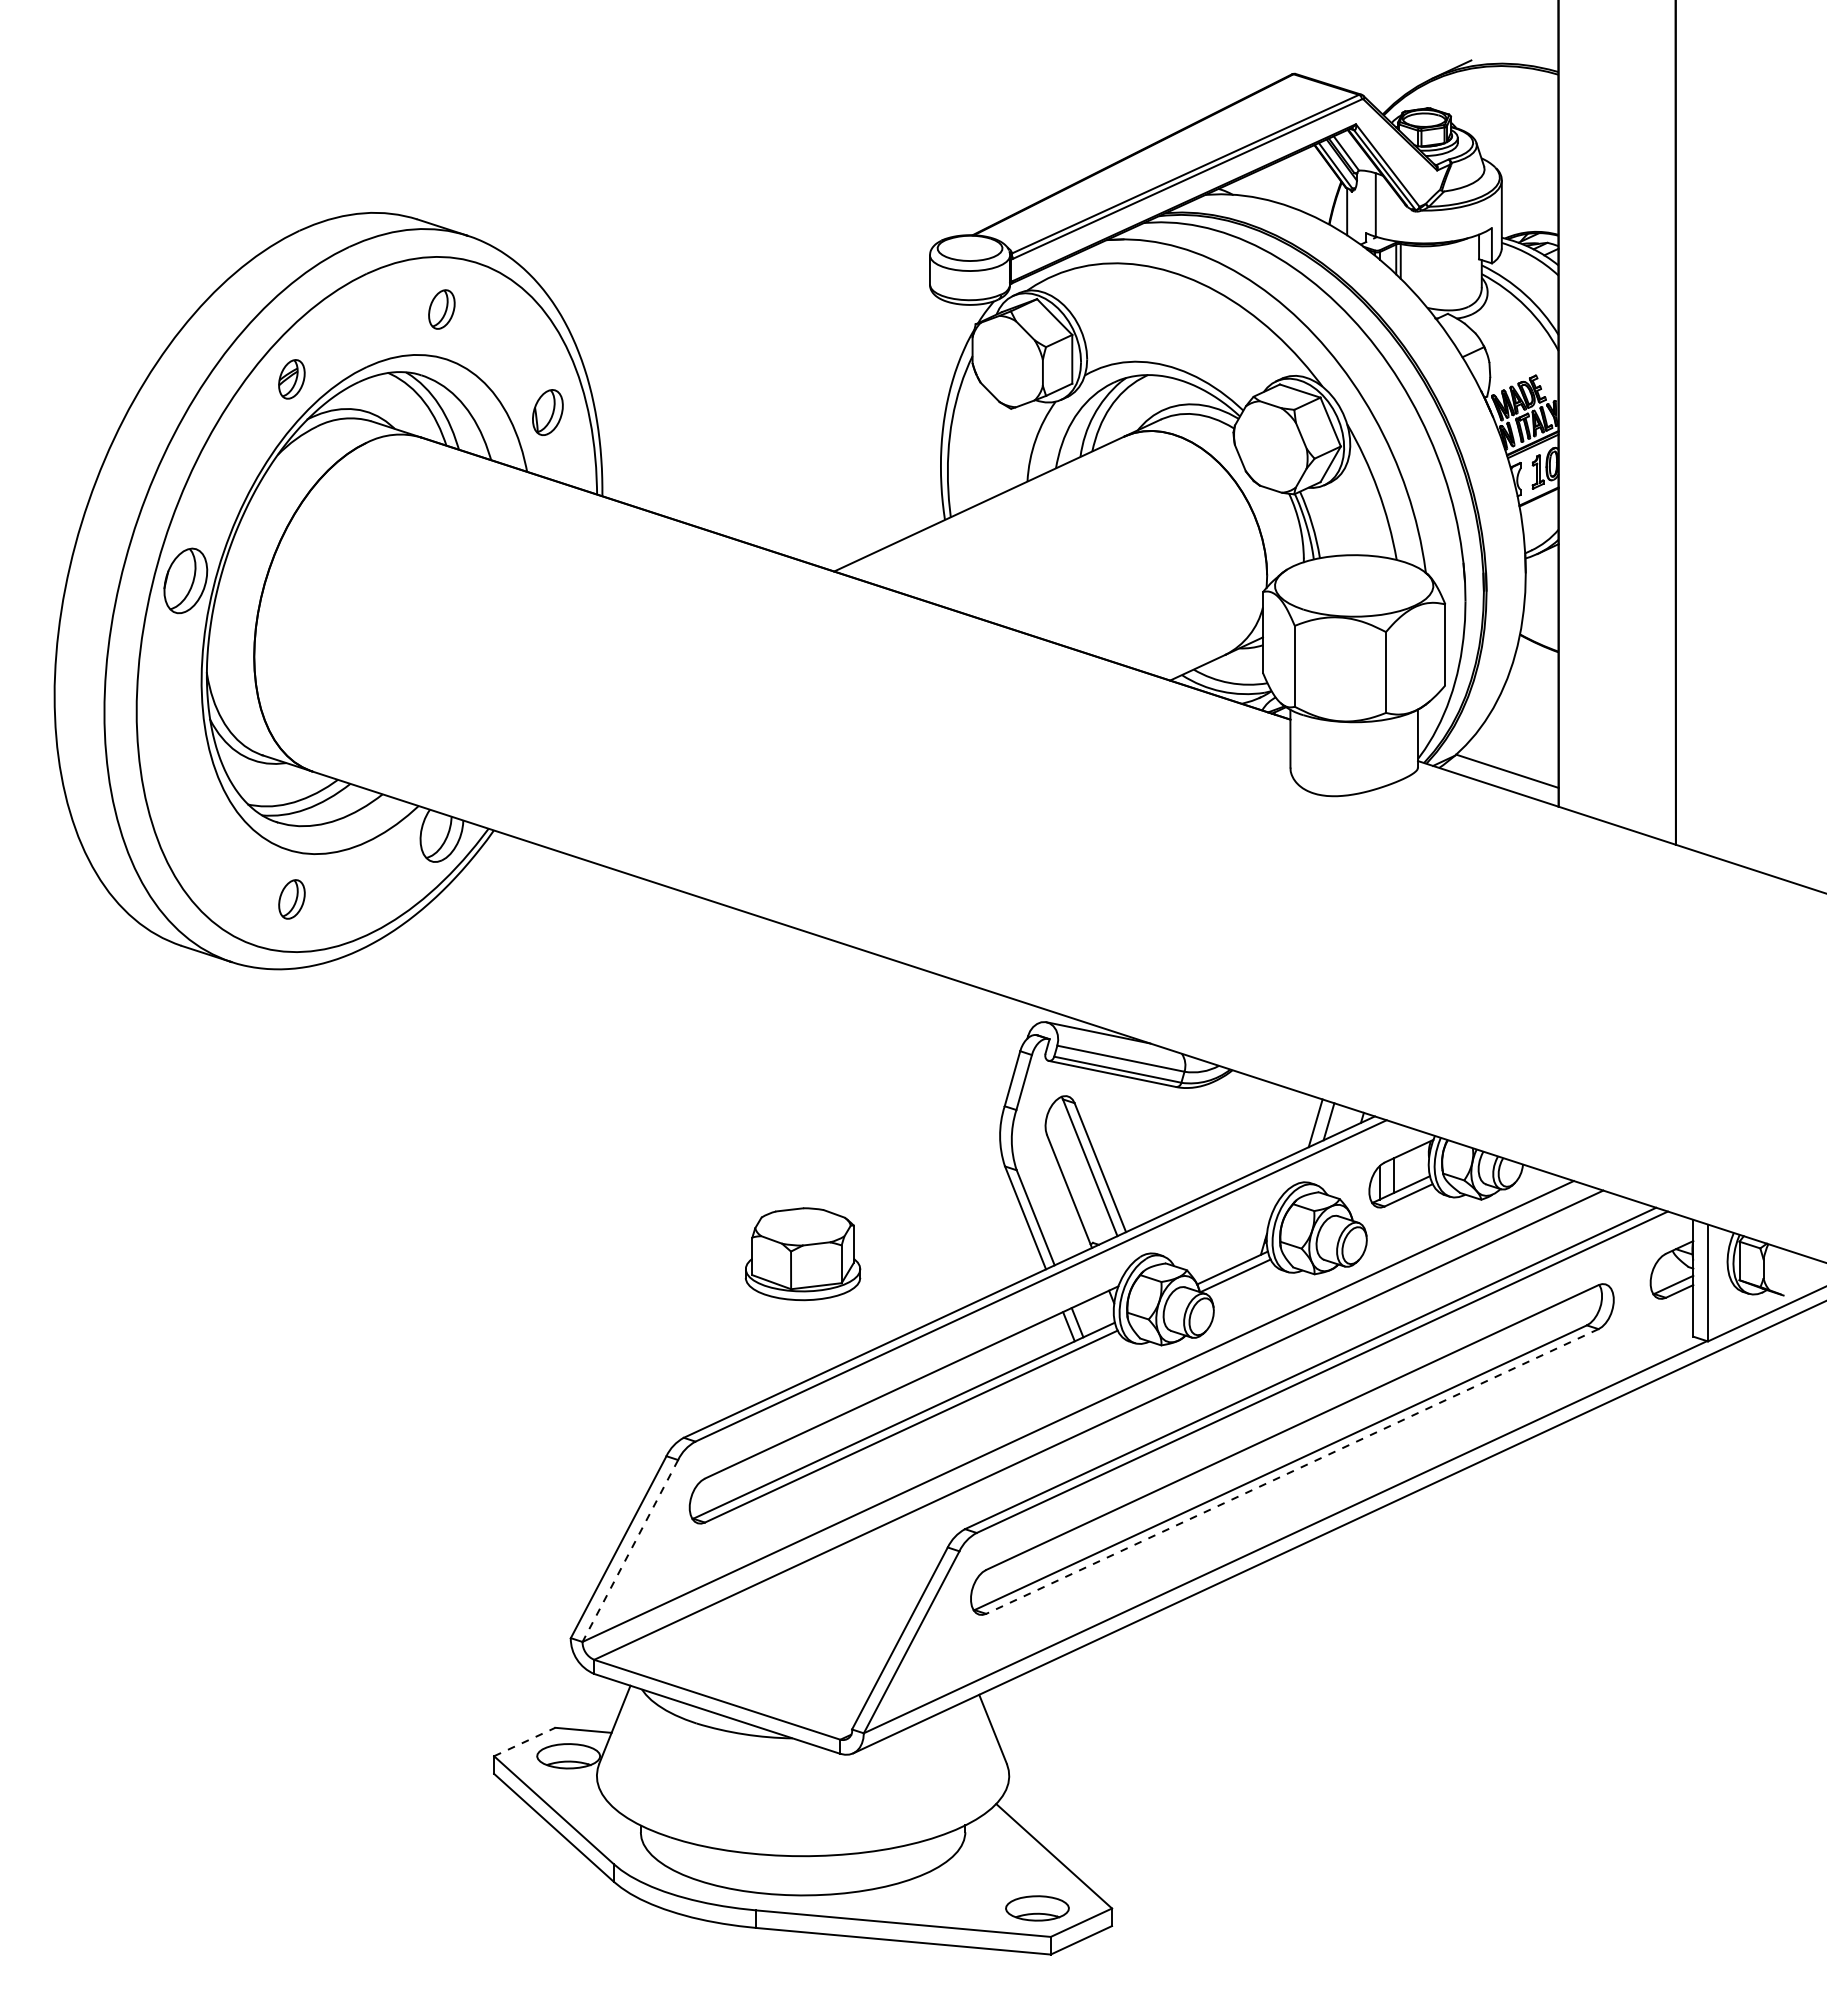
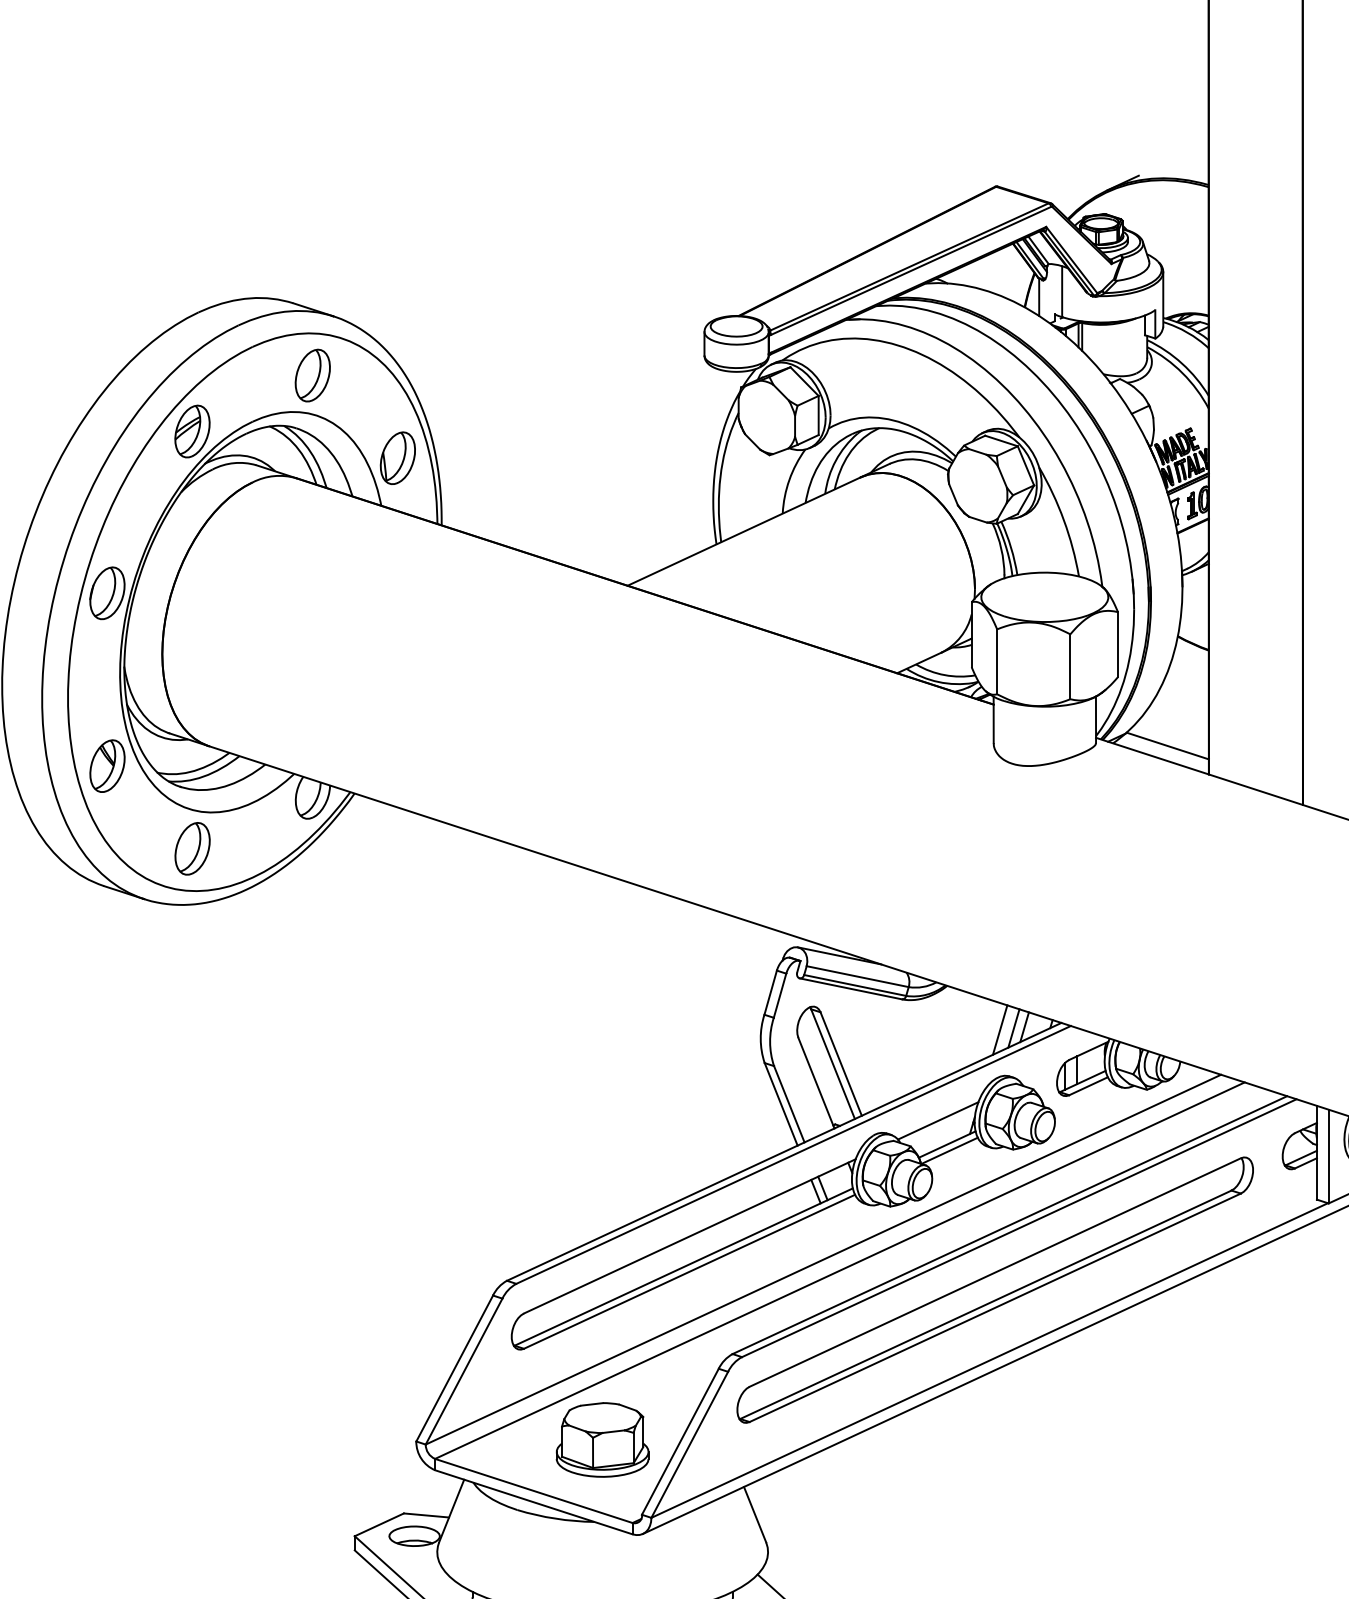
part: (441, 309) -> (312, 375), size x1.67
part: (291, 379) -> (192, 431), size x1.67
part: (547, 412) -> (397, 458), size x1.43
part: (185, 796) -> (107, 766), added
part: (291, 899) -> (192, 848), size x1.67
line: (1298, 1125) -> (1000, 1030), added
line: (1221, 1238) -> (938, 1120), added
part: (802, 1254) -> (602, 1440), moved
line: (1292, 1471) -> (995, 1307), dashed -> solid
line: (630, 1551) -> (464, 1371), dashed -> solid
line: (524, 1742) -> (379, 1525), dashed -> solid

